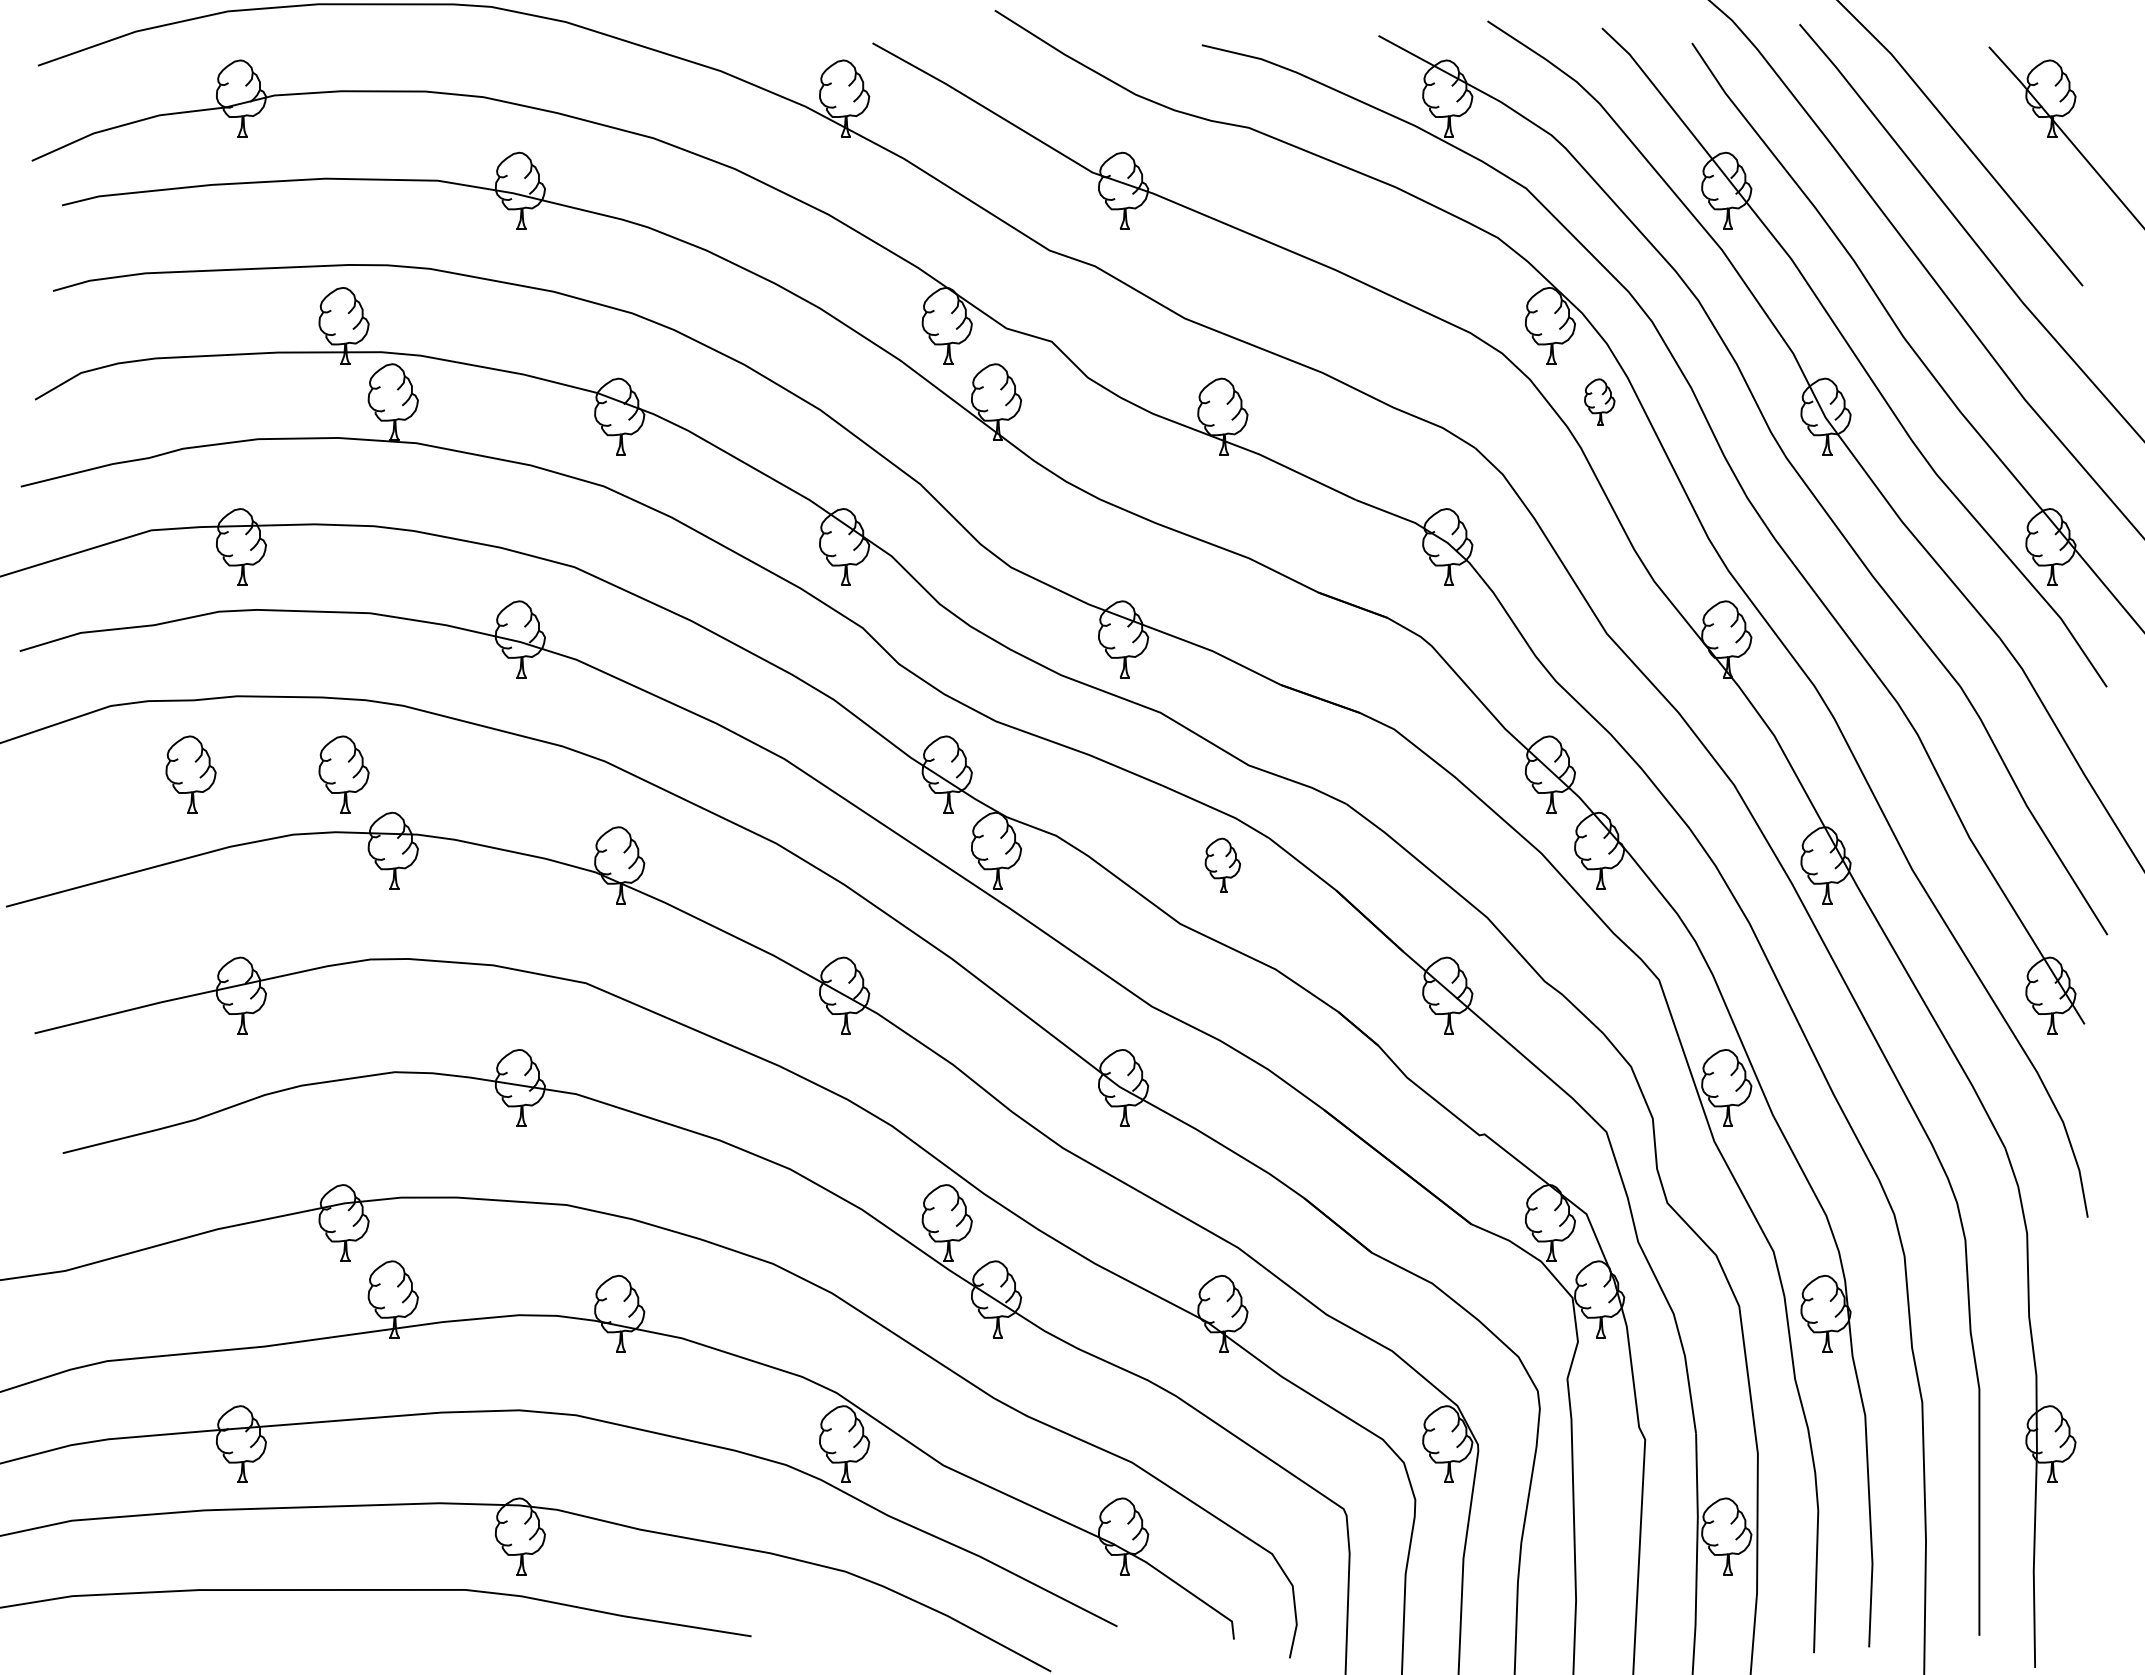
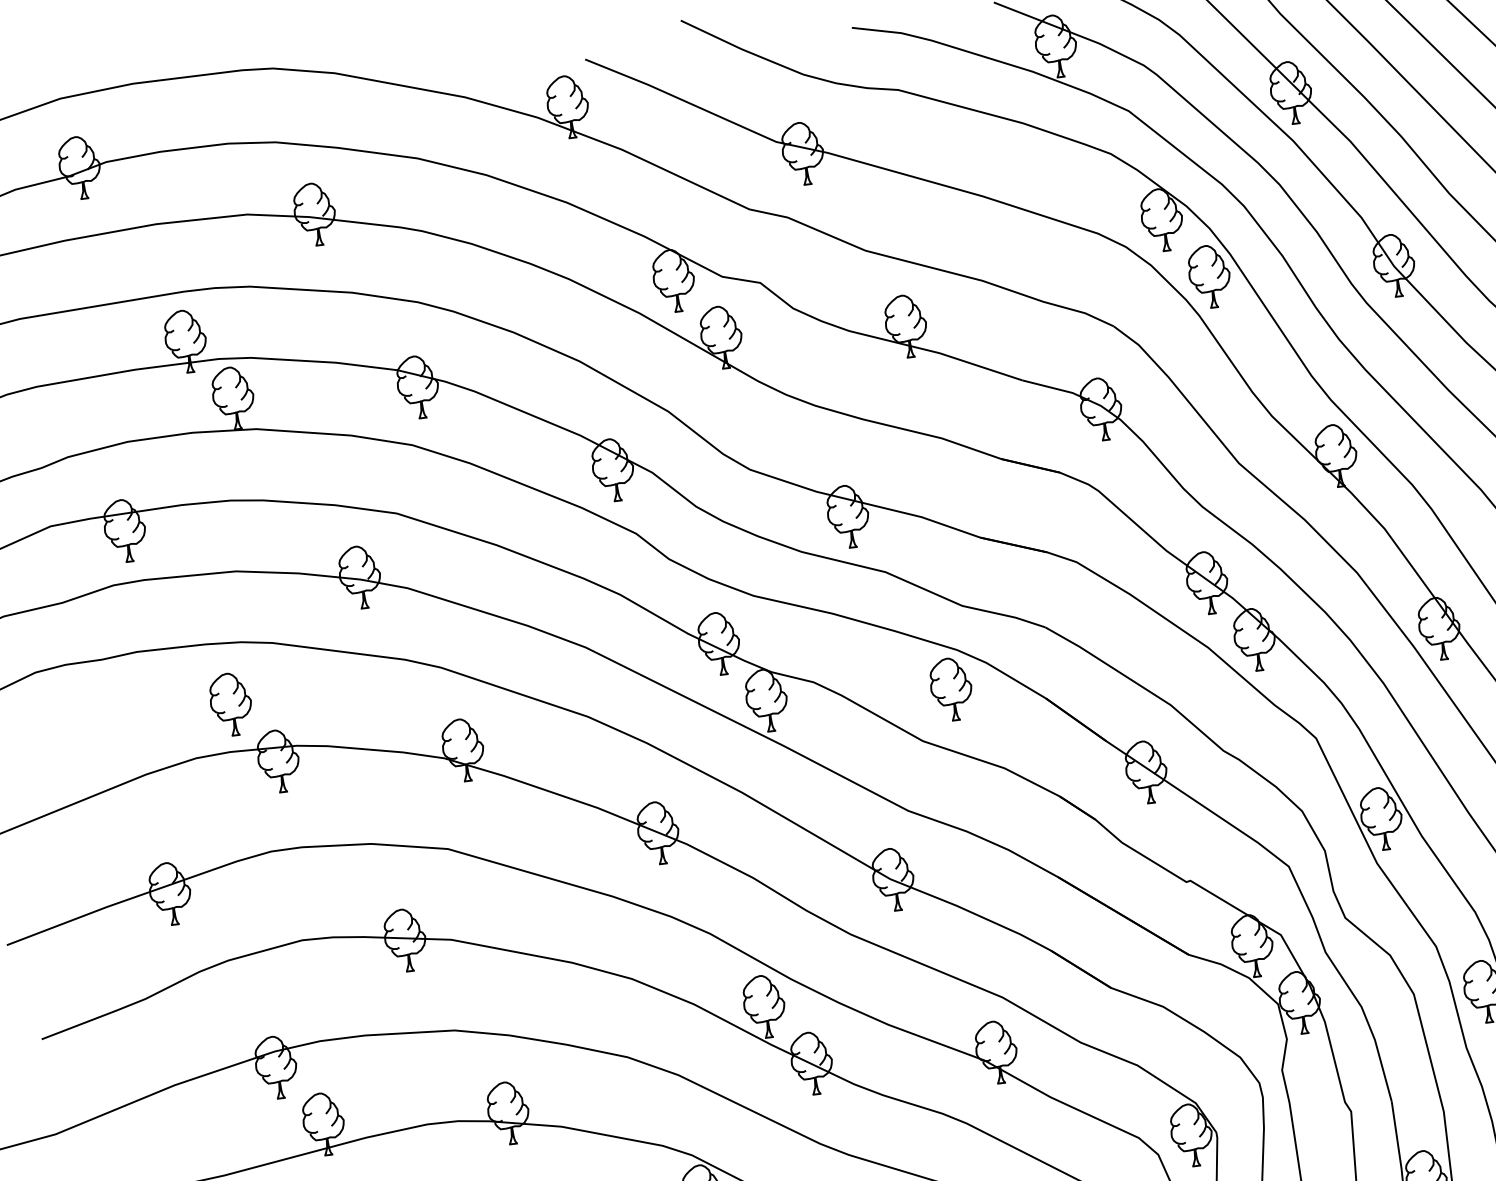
part: (1599, 401) -> (1209, 276), size x1.67
part: (190, 774) -> (106, 719), removed
part: (1222, 865) -> (951, 689), size x1.43

